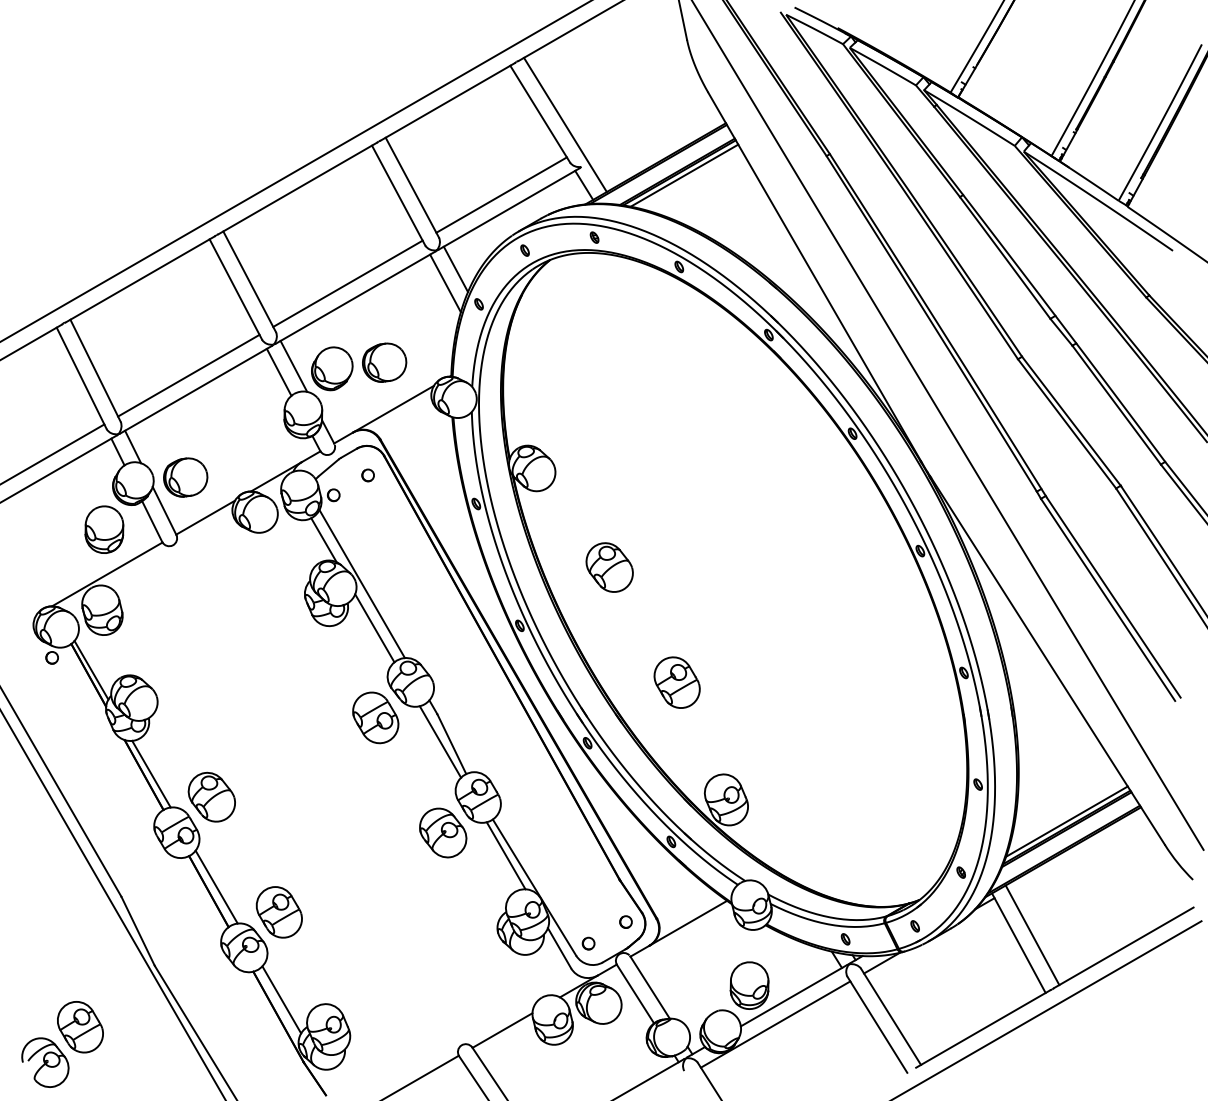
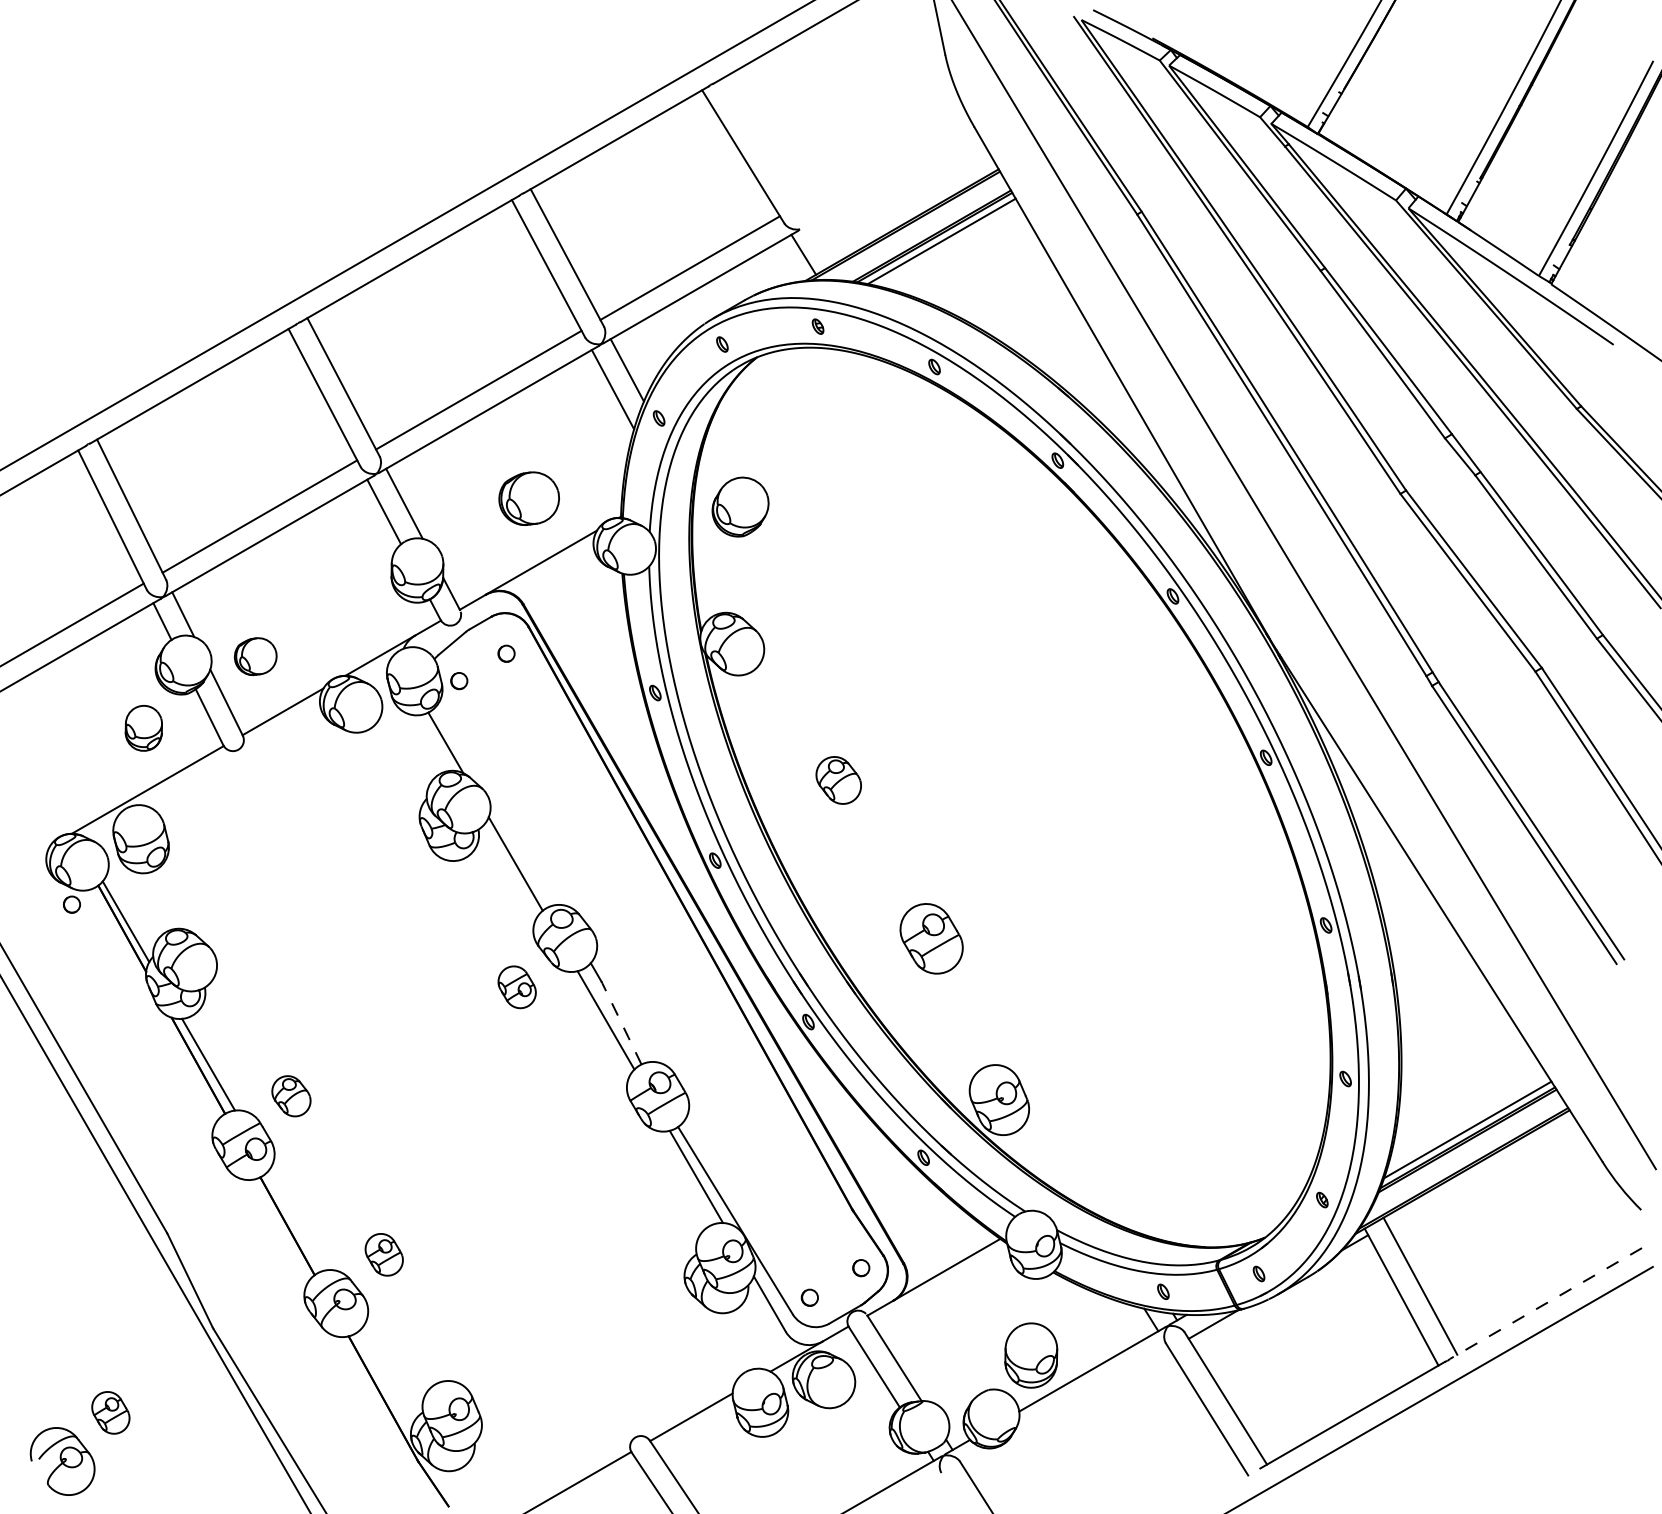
line: (565, 124) -> (778, 171), removed
part: (332, 368) -> (740, 506), moved
part: (185, 477) -> (255, 656), size x0.7
part: (104, 529) -> (143, 728), size x0.7
part: (609, 567) -> (838, 780), size x0.7
line: (361, 584) -> (497, 803), removed
part: (375, 717) -> (516, 986), size x0.6
line: (451, 744) -> (621, 1023), solid -> dashed
part: (211, 796) -> (291, 1095), size x0.6
part: (443, 832) -> (610, 1144), removed
line: (216, 886) -> (297, 1219), removed
part: (278, 912) -> (383, 1254), size x0.6
line: (1123, 947) -> (1545, 1303), solid -> dashed
line: (281, 999) -> (387, 1374), removed
line: (775, 1024) -> (1066, 1408), removed
part: (80, 1027) -> (110, 1413), size x0.6

